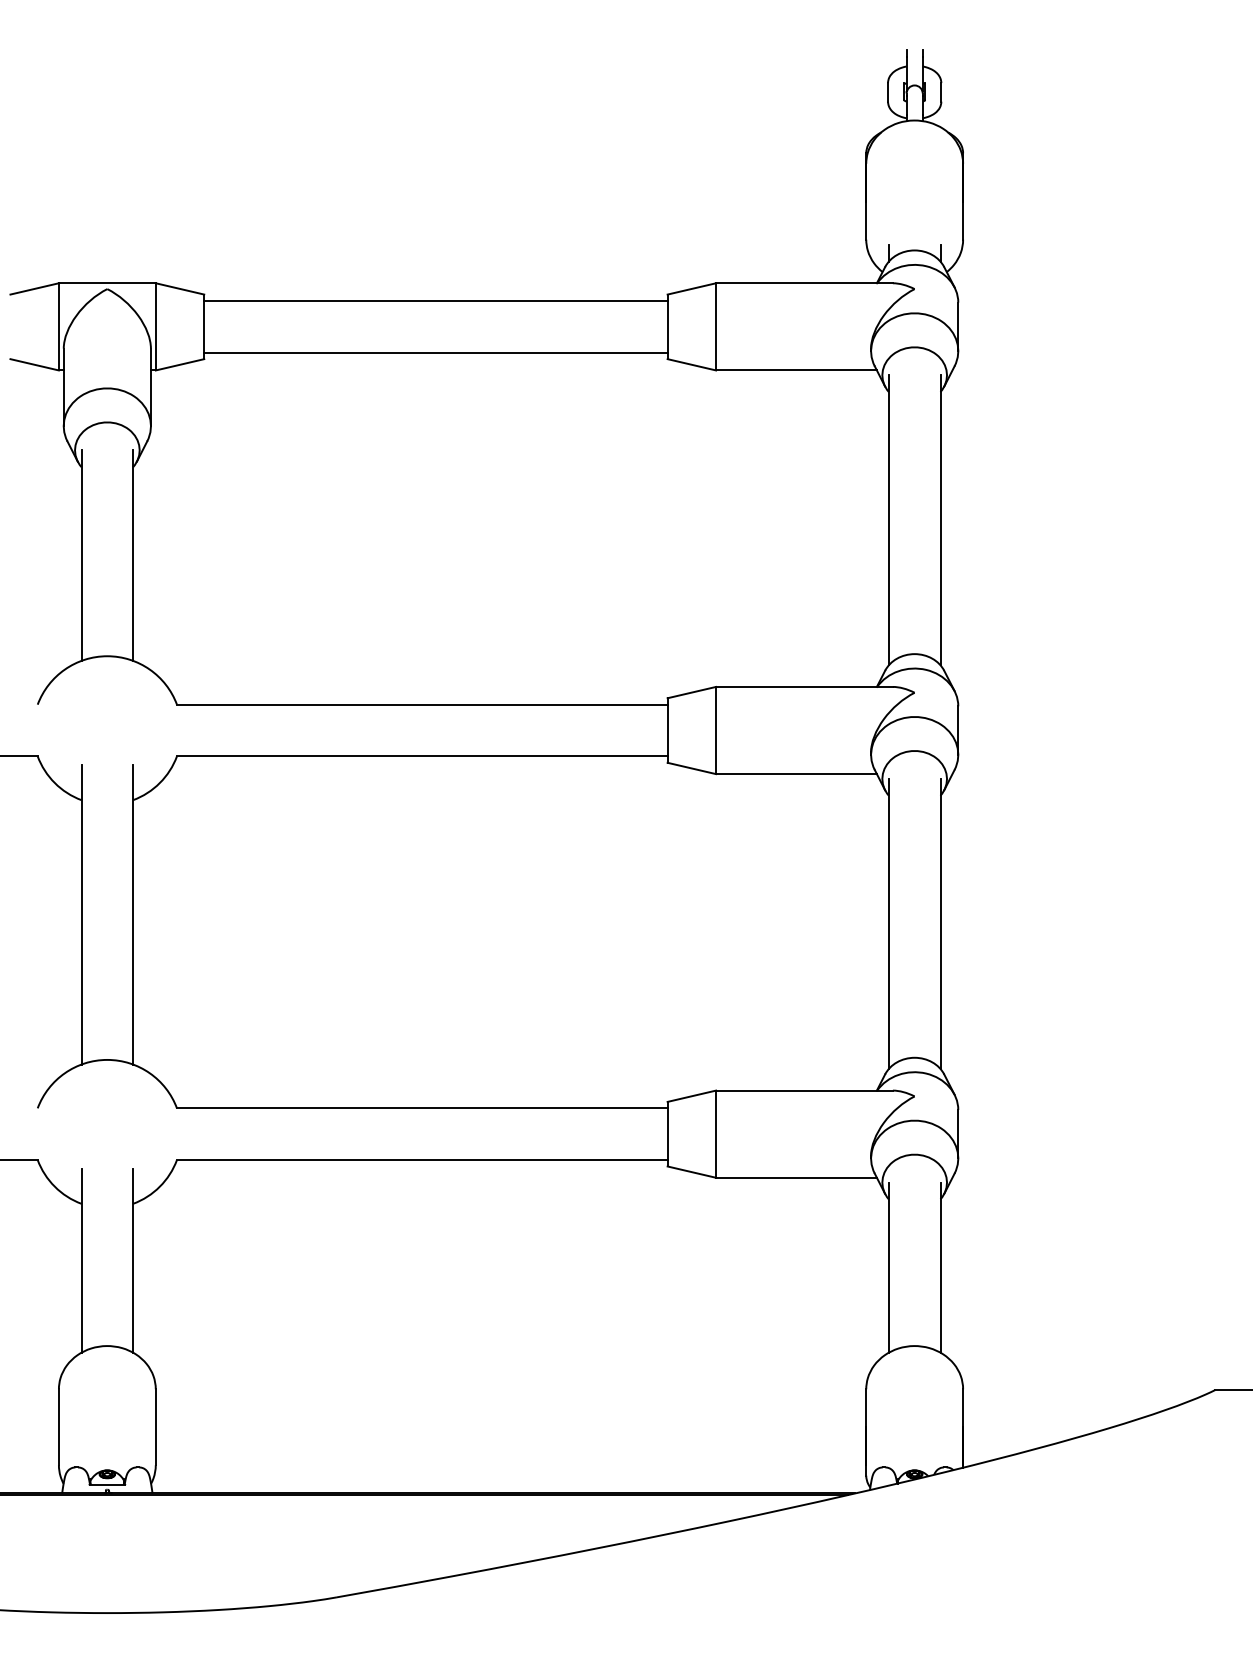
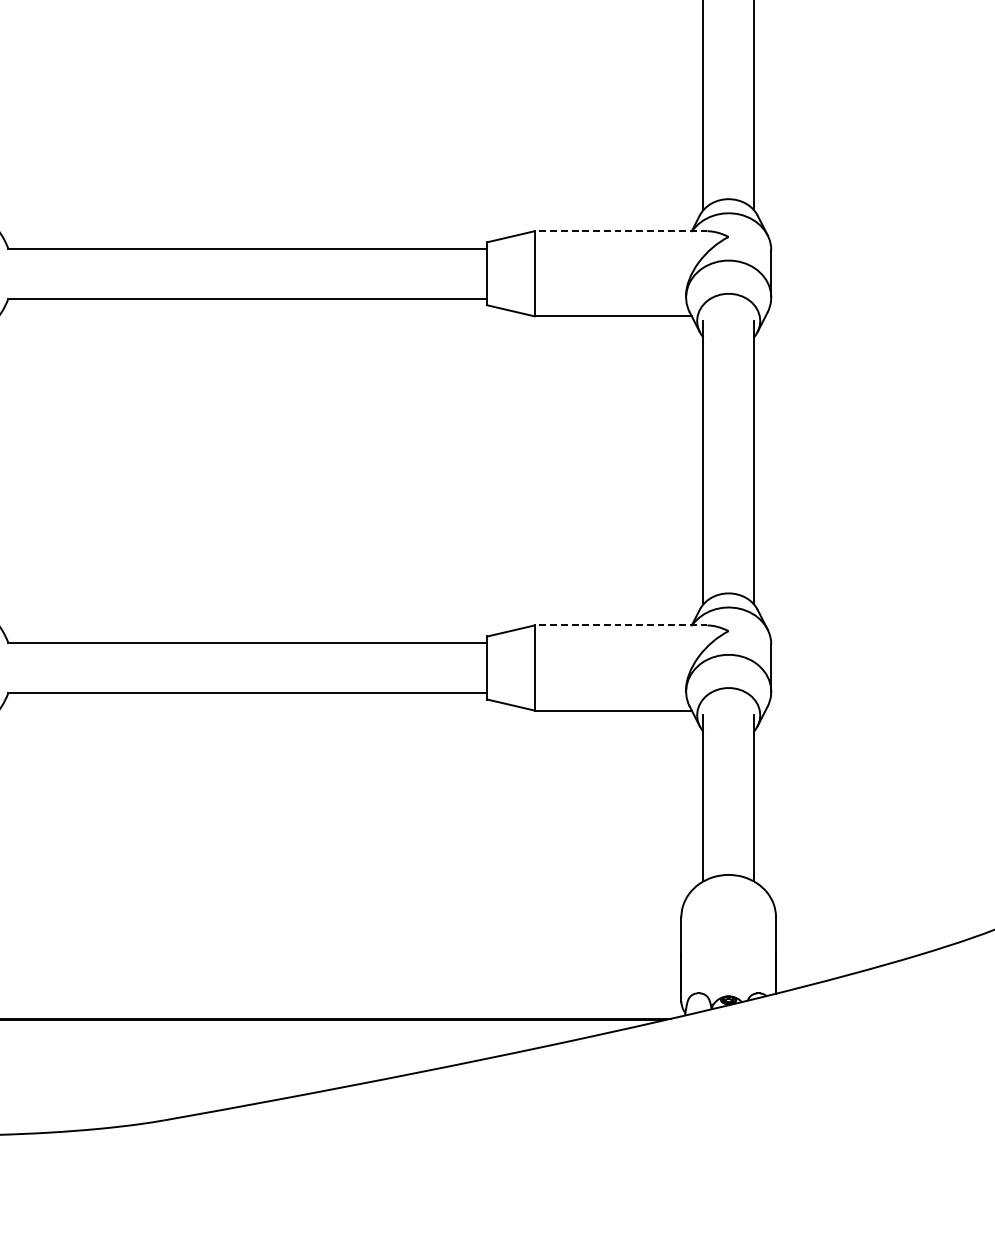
line: (803, 686) -> (620, 230), solid -> dashed
line: (803, 1090) -> (620, 625), solid -> dashed

